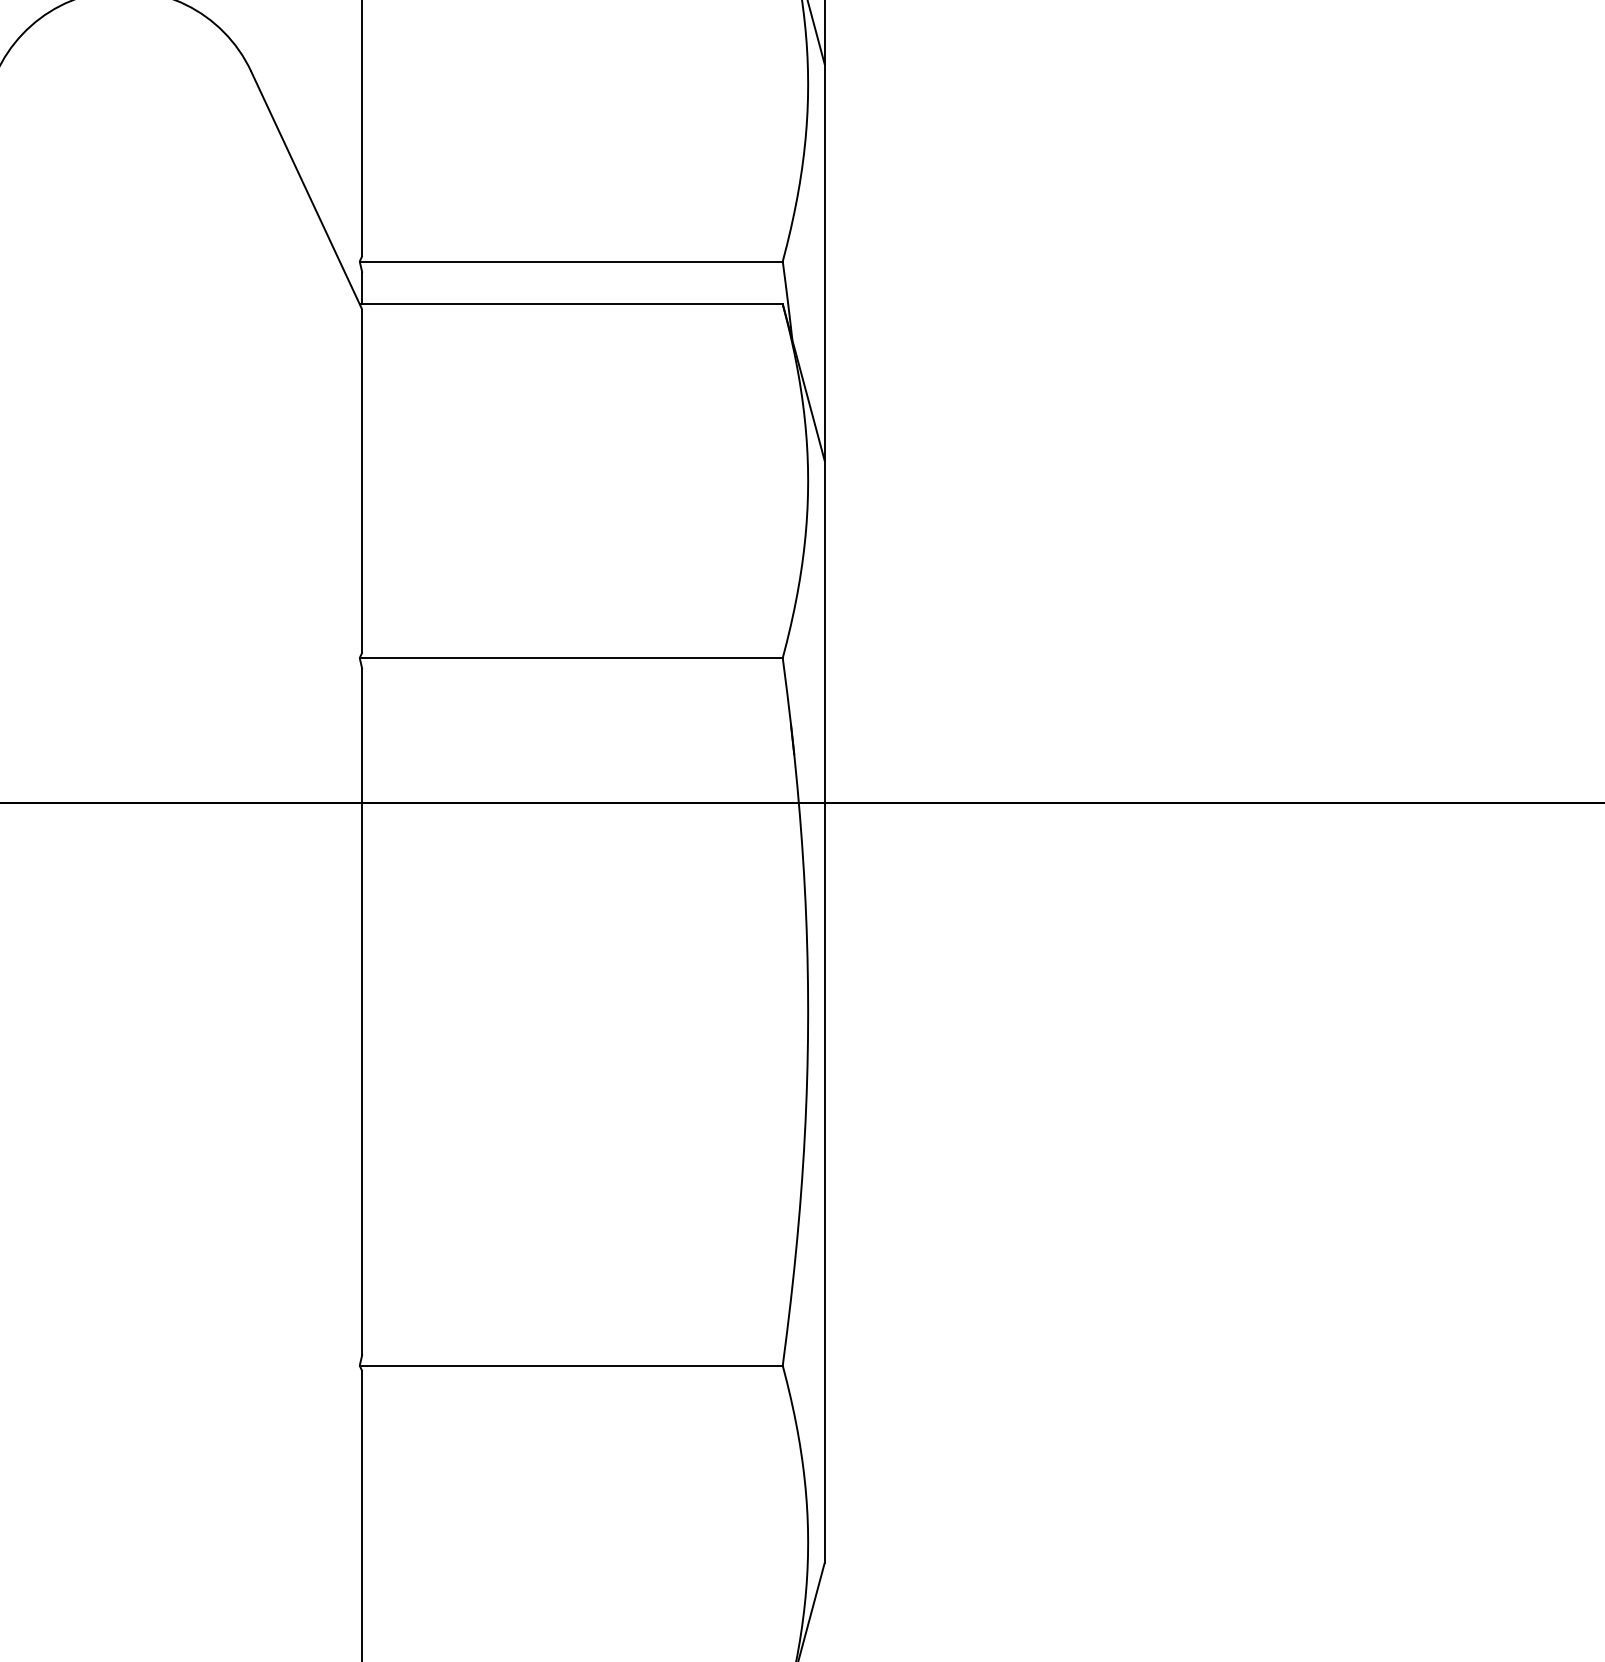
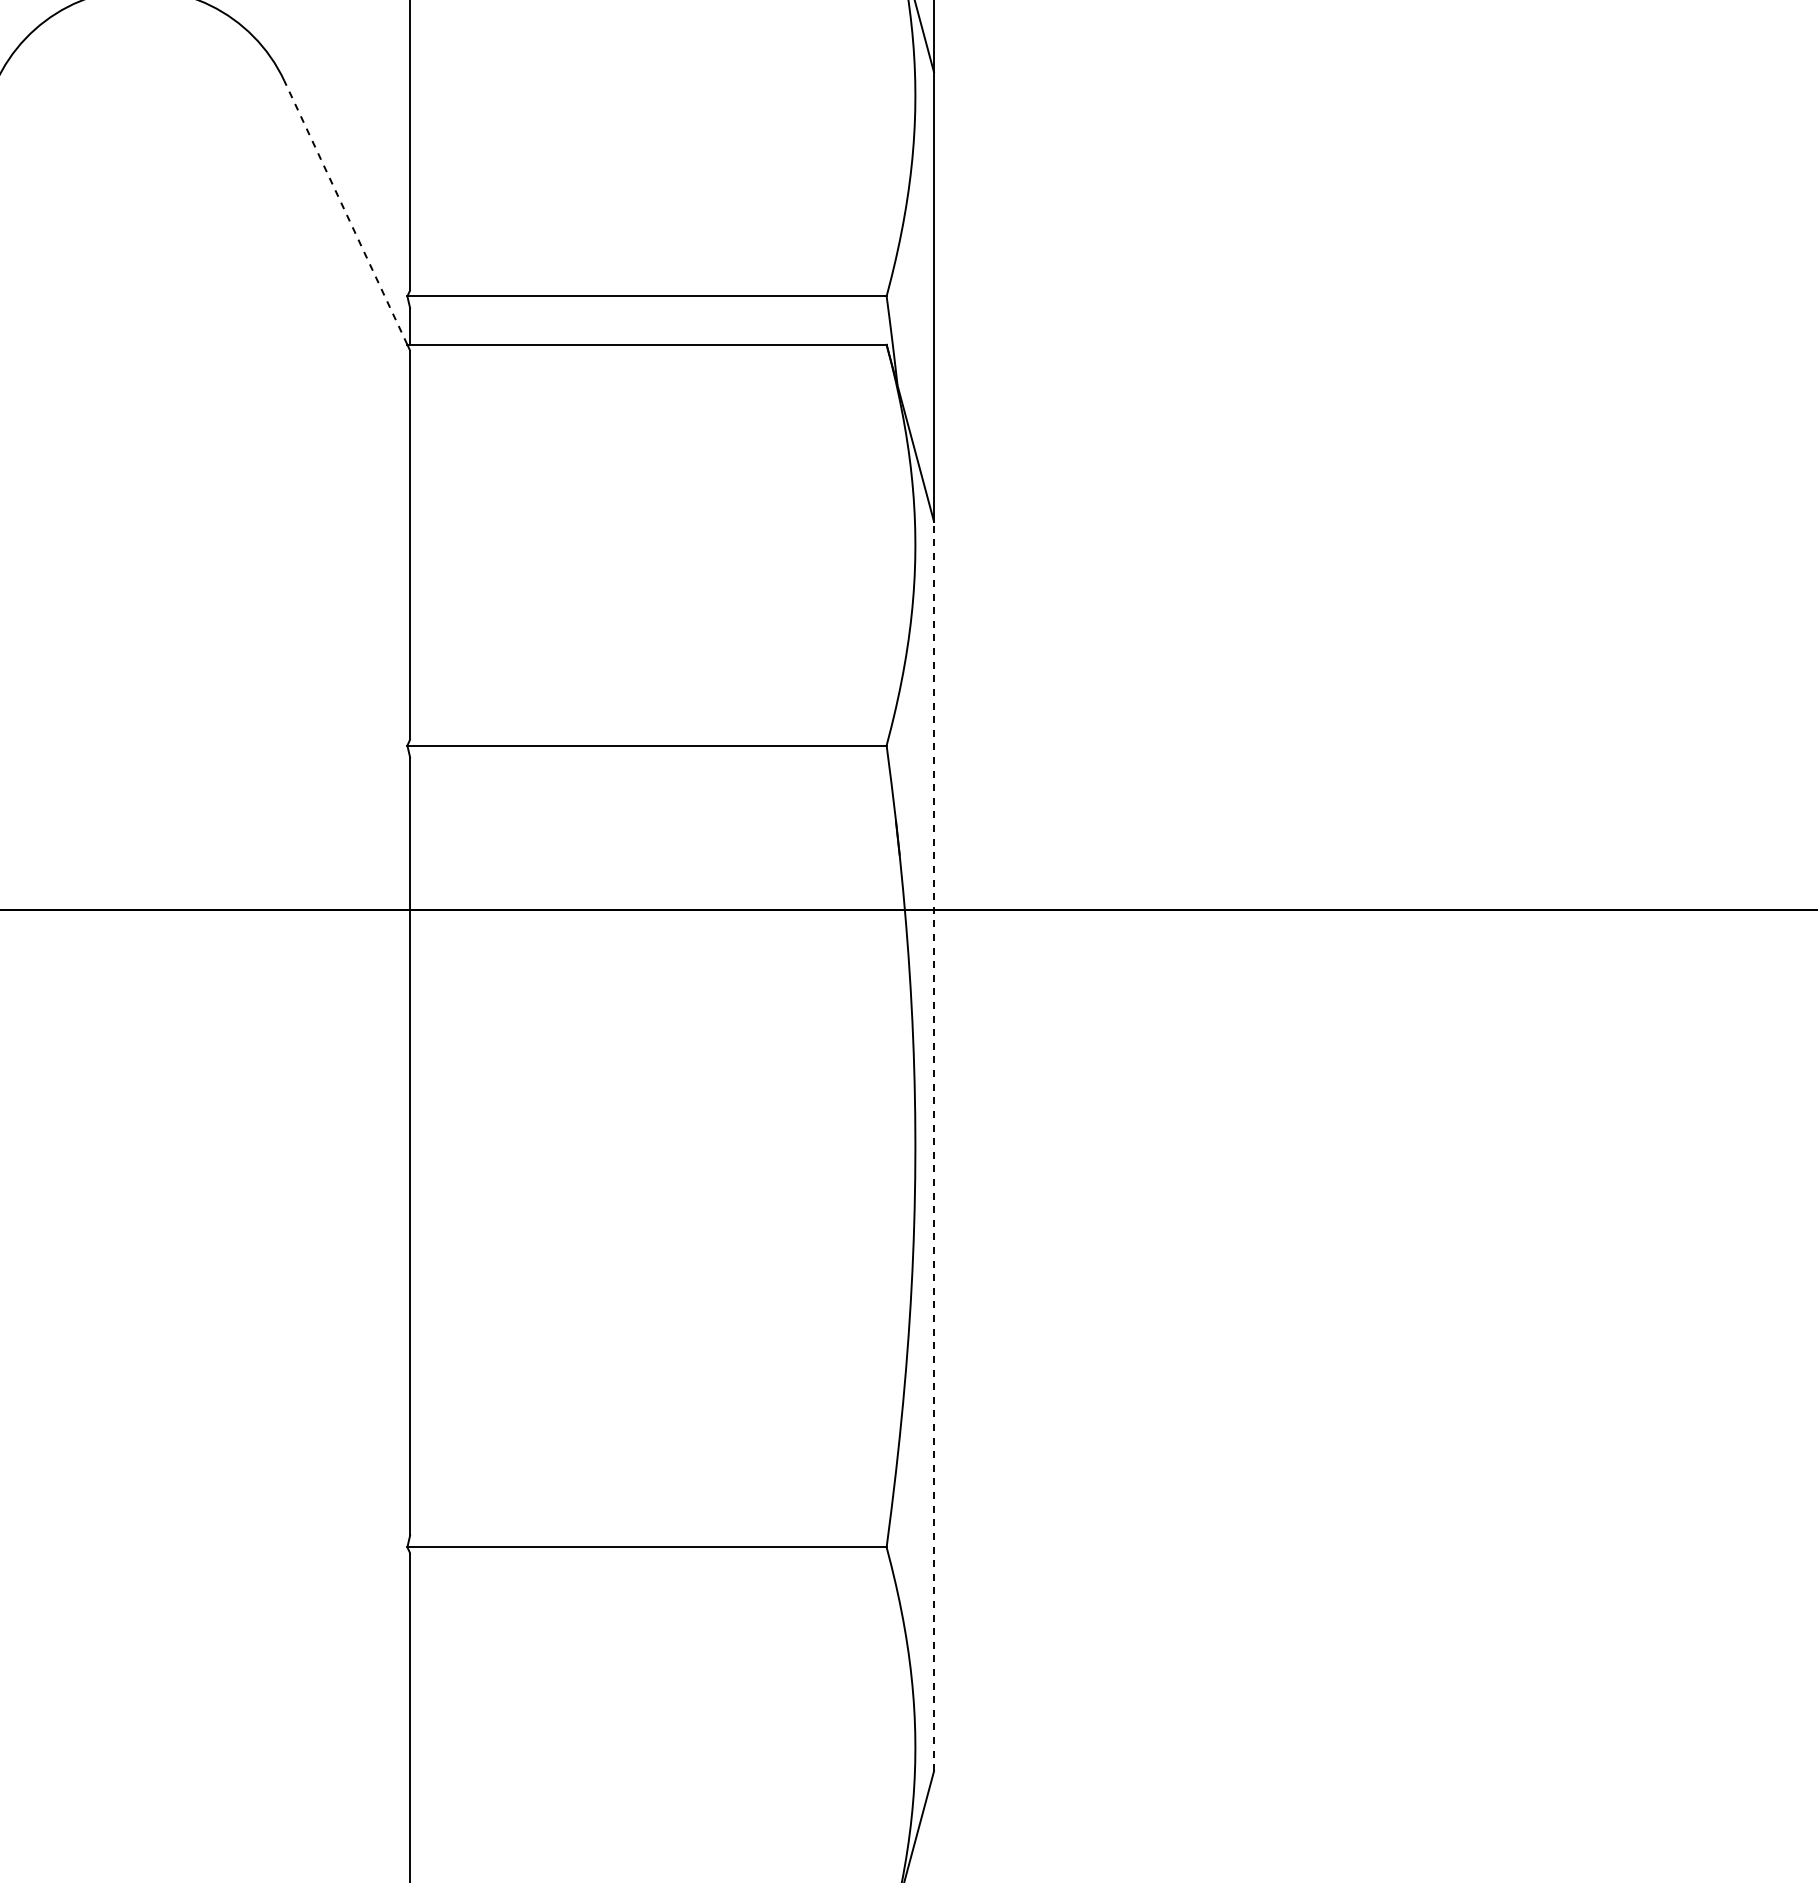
line: (305, 187) -> (345, 212), solid -> dashed
line: (825, 1011) -> (934, 1146), solid -> dashed

